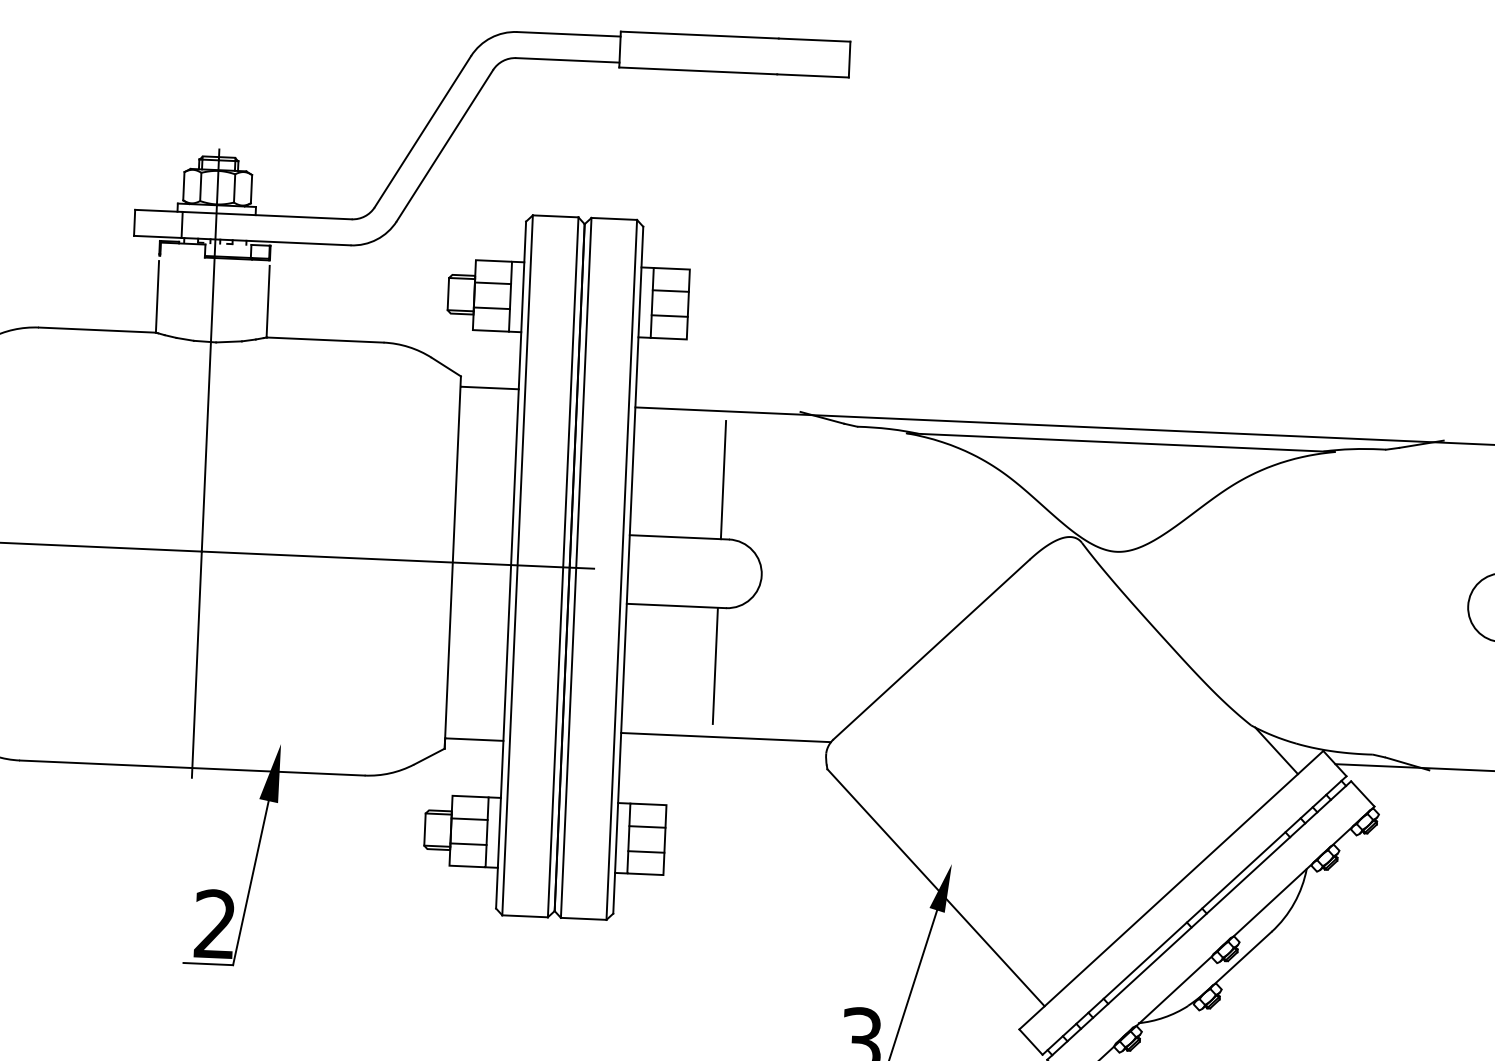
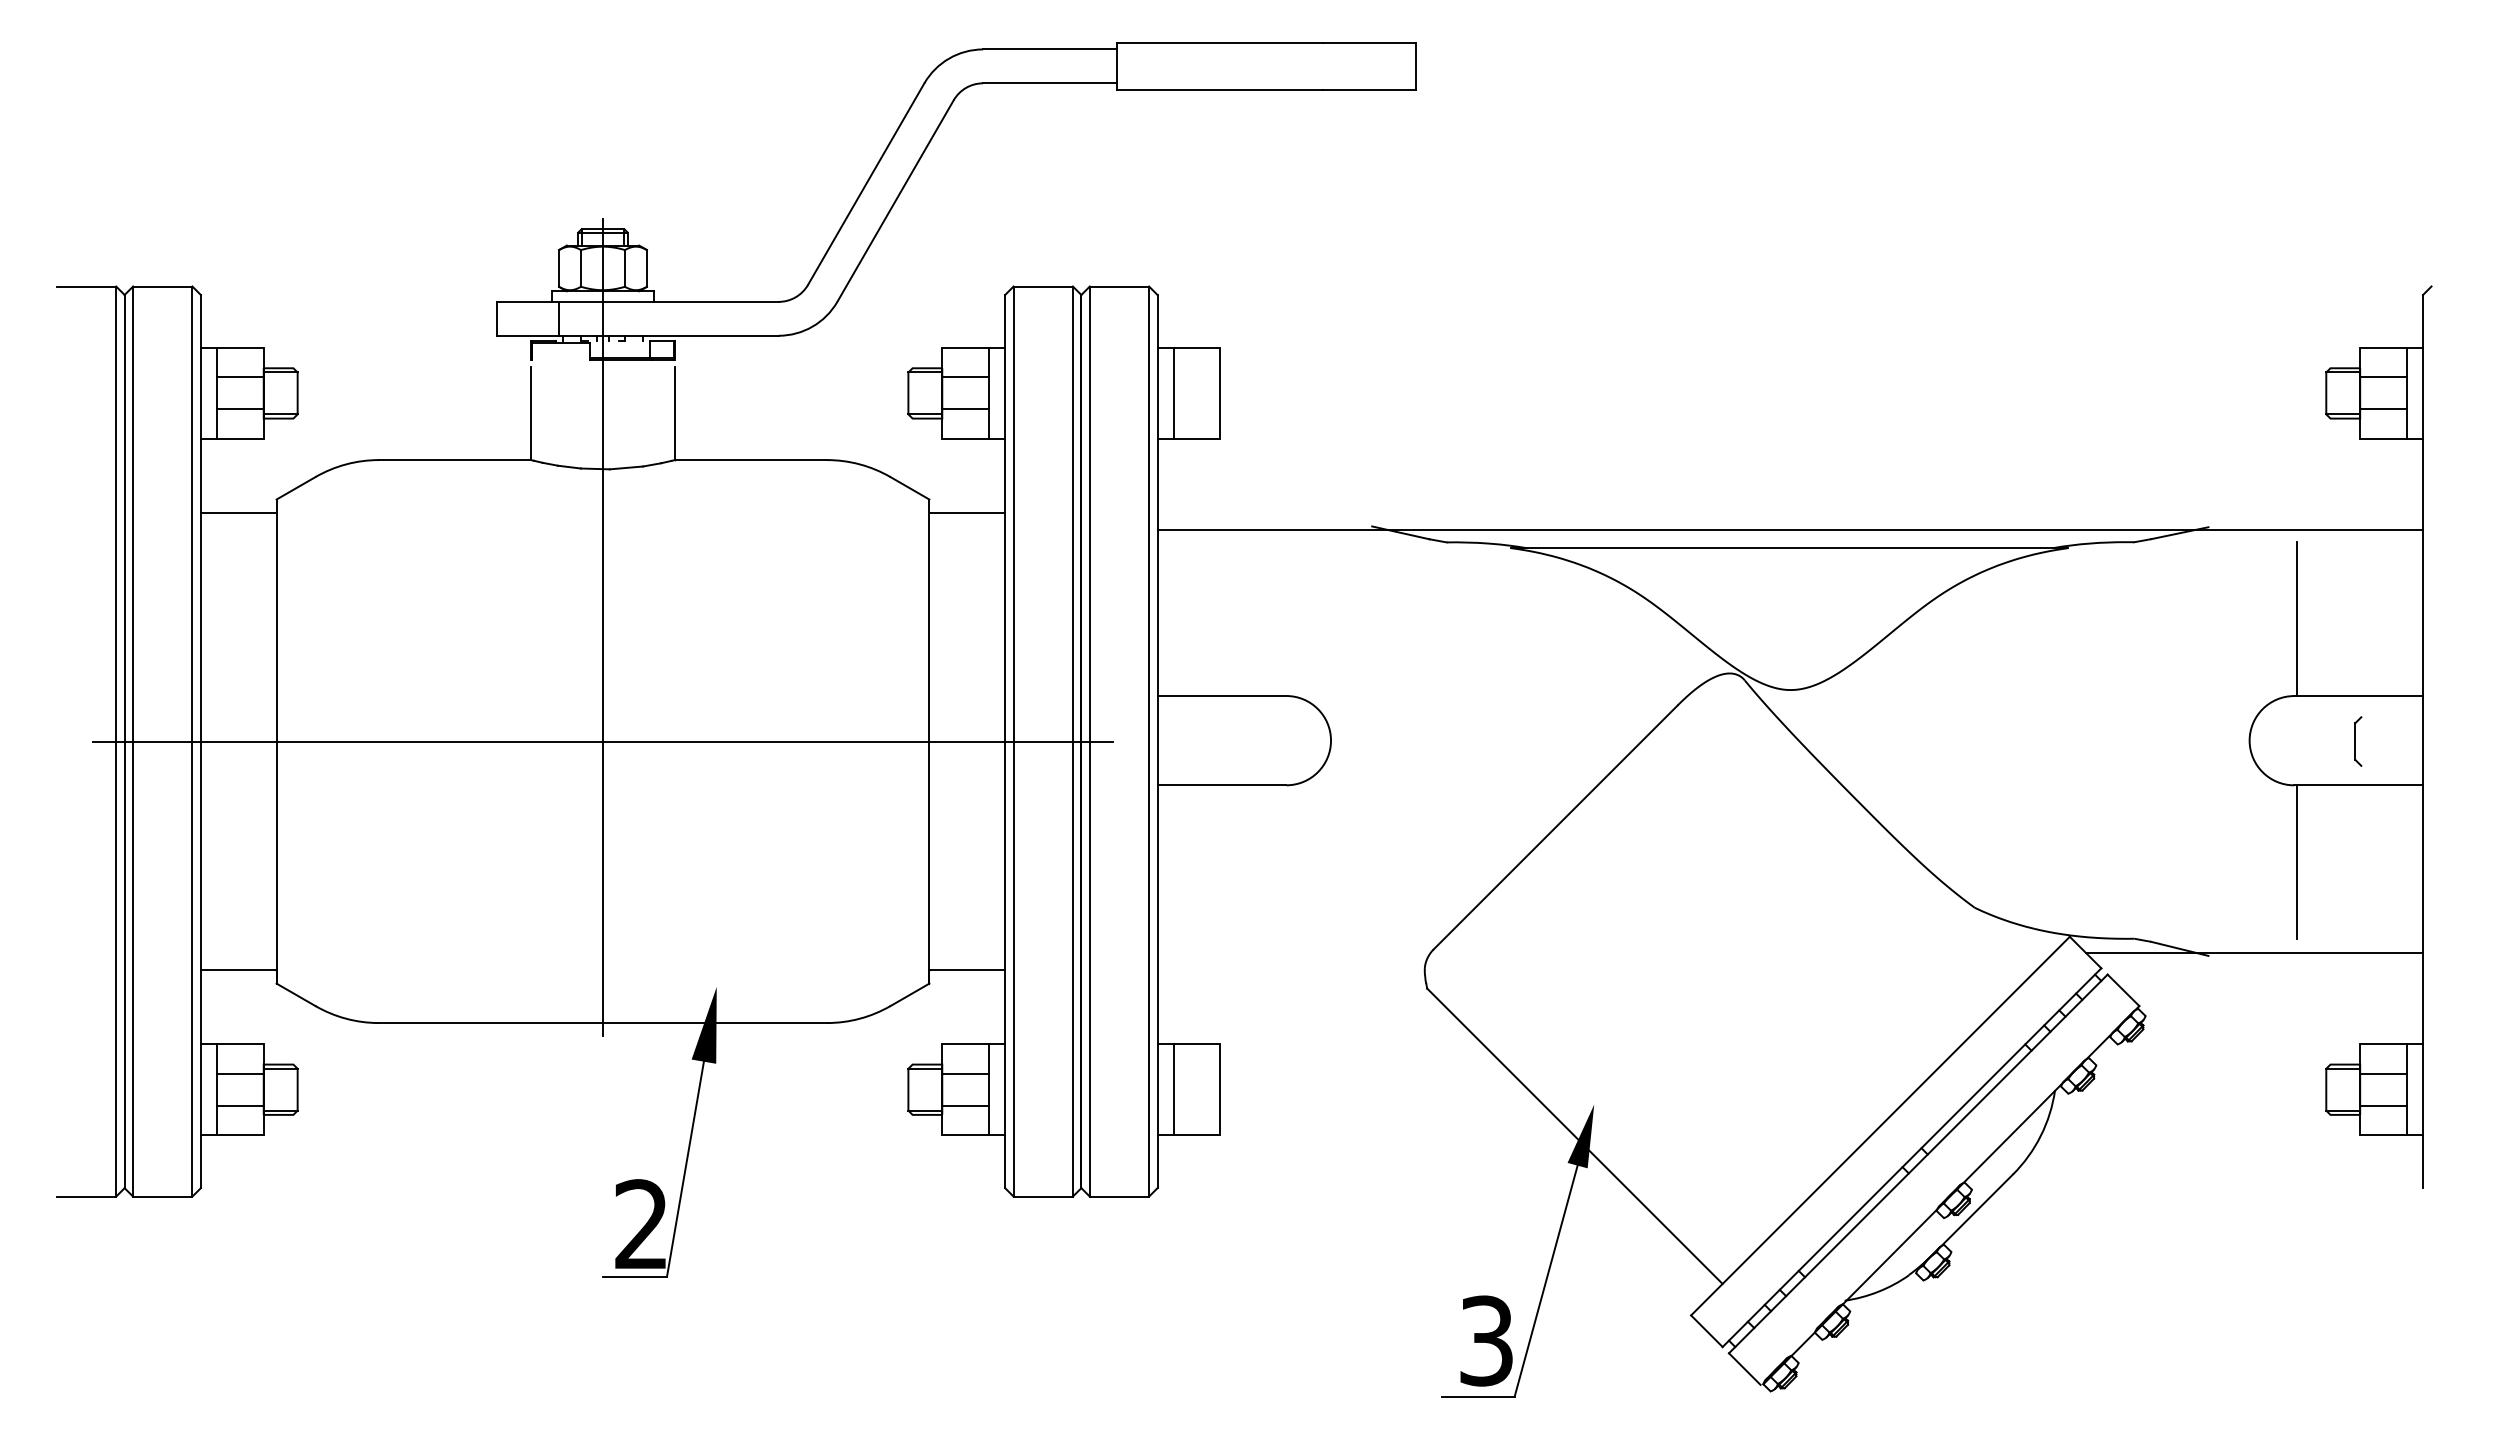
line: (670, 290) -> (1196, 376), removed
line: (669, 316) -> (1196, 409), removed
line: (723, 480) -> (1275, 619), removed
line: (714, 666) -> (1275, 861), removed
line: (725, 737) -> (1293, 953), removed
line: (1276, 751) -> (2009, 939), removed
line: (647, 826) -> (1196, 1073), removed
line: (645, 852) -> (1196, 1106), removed

